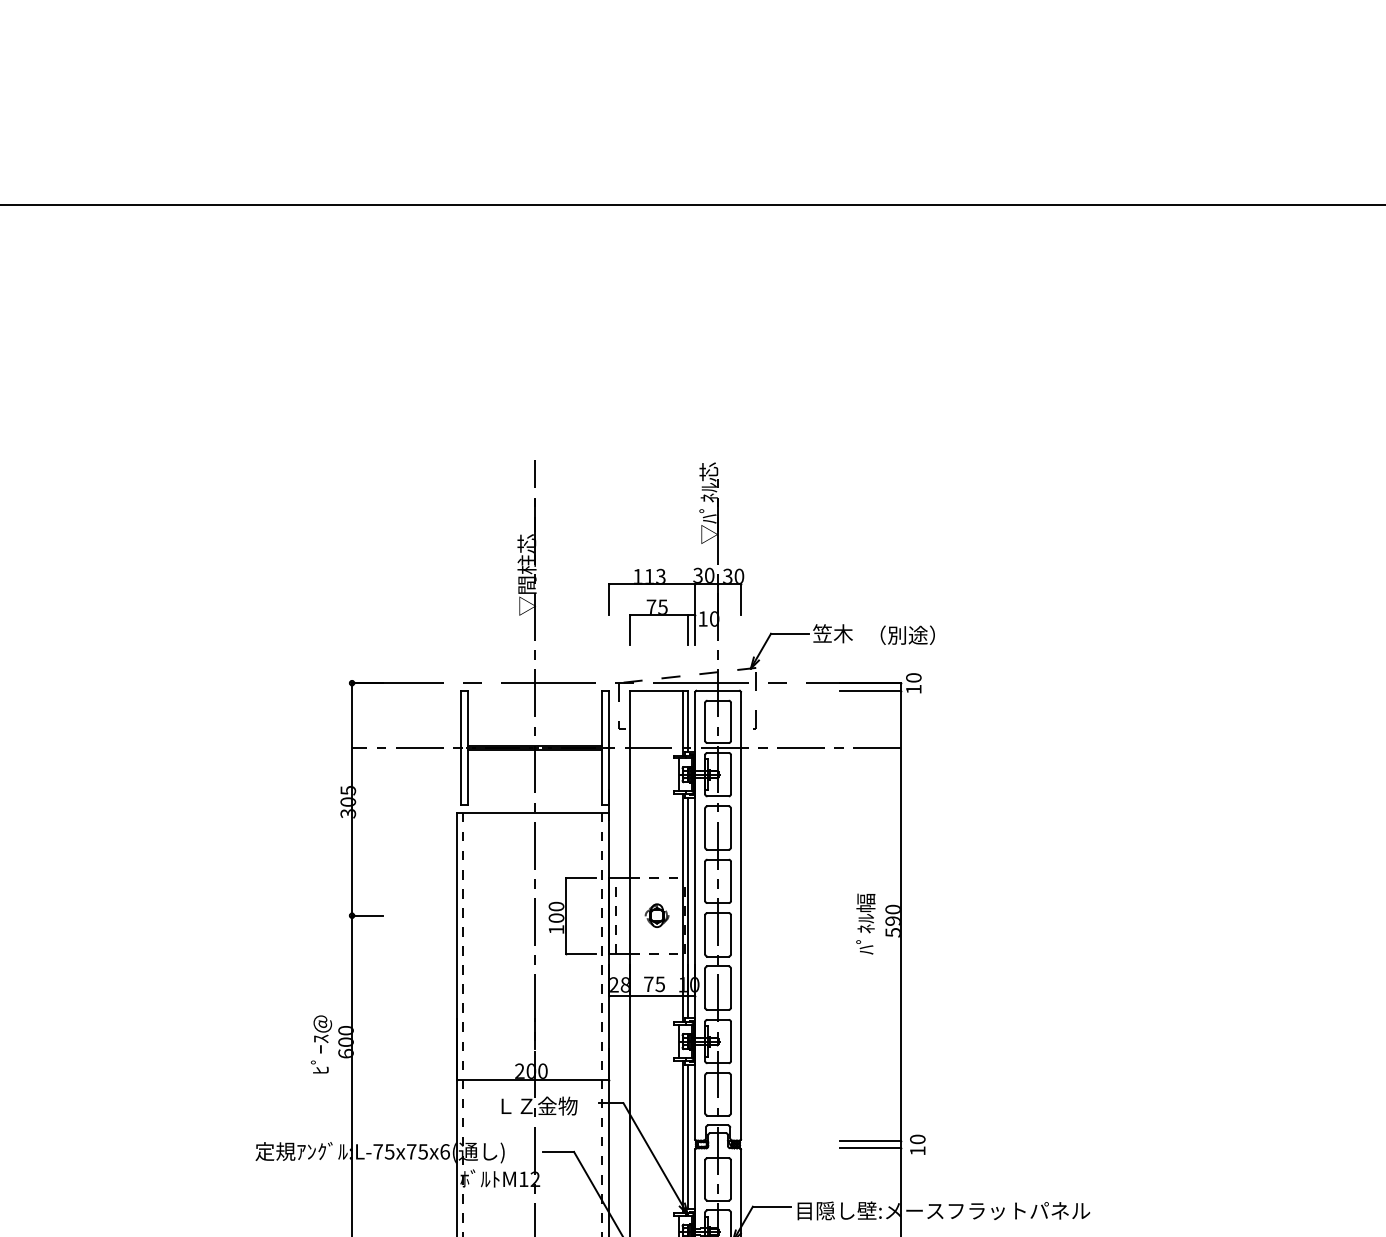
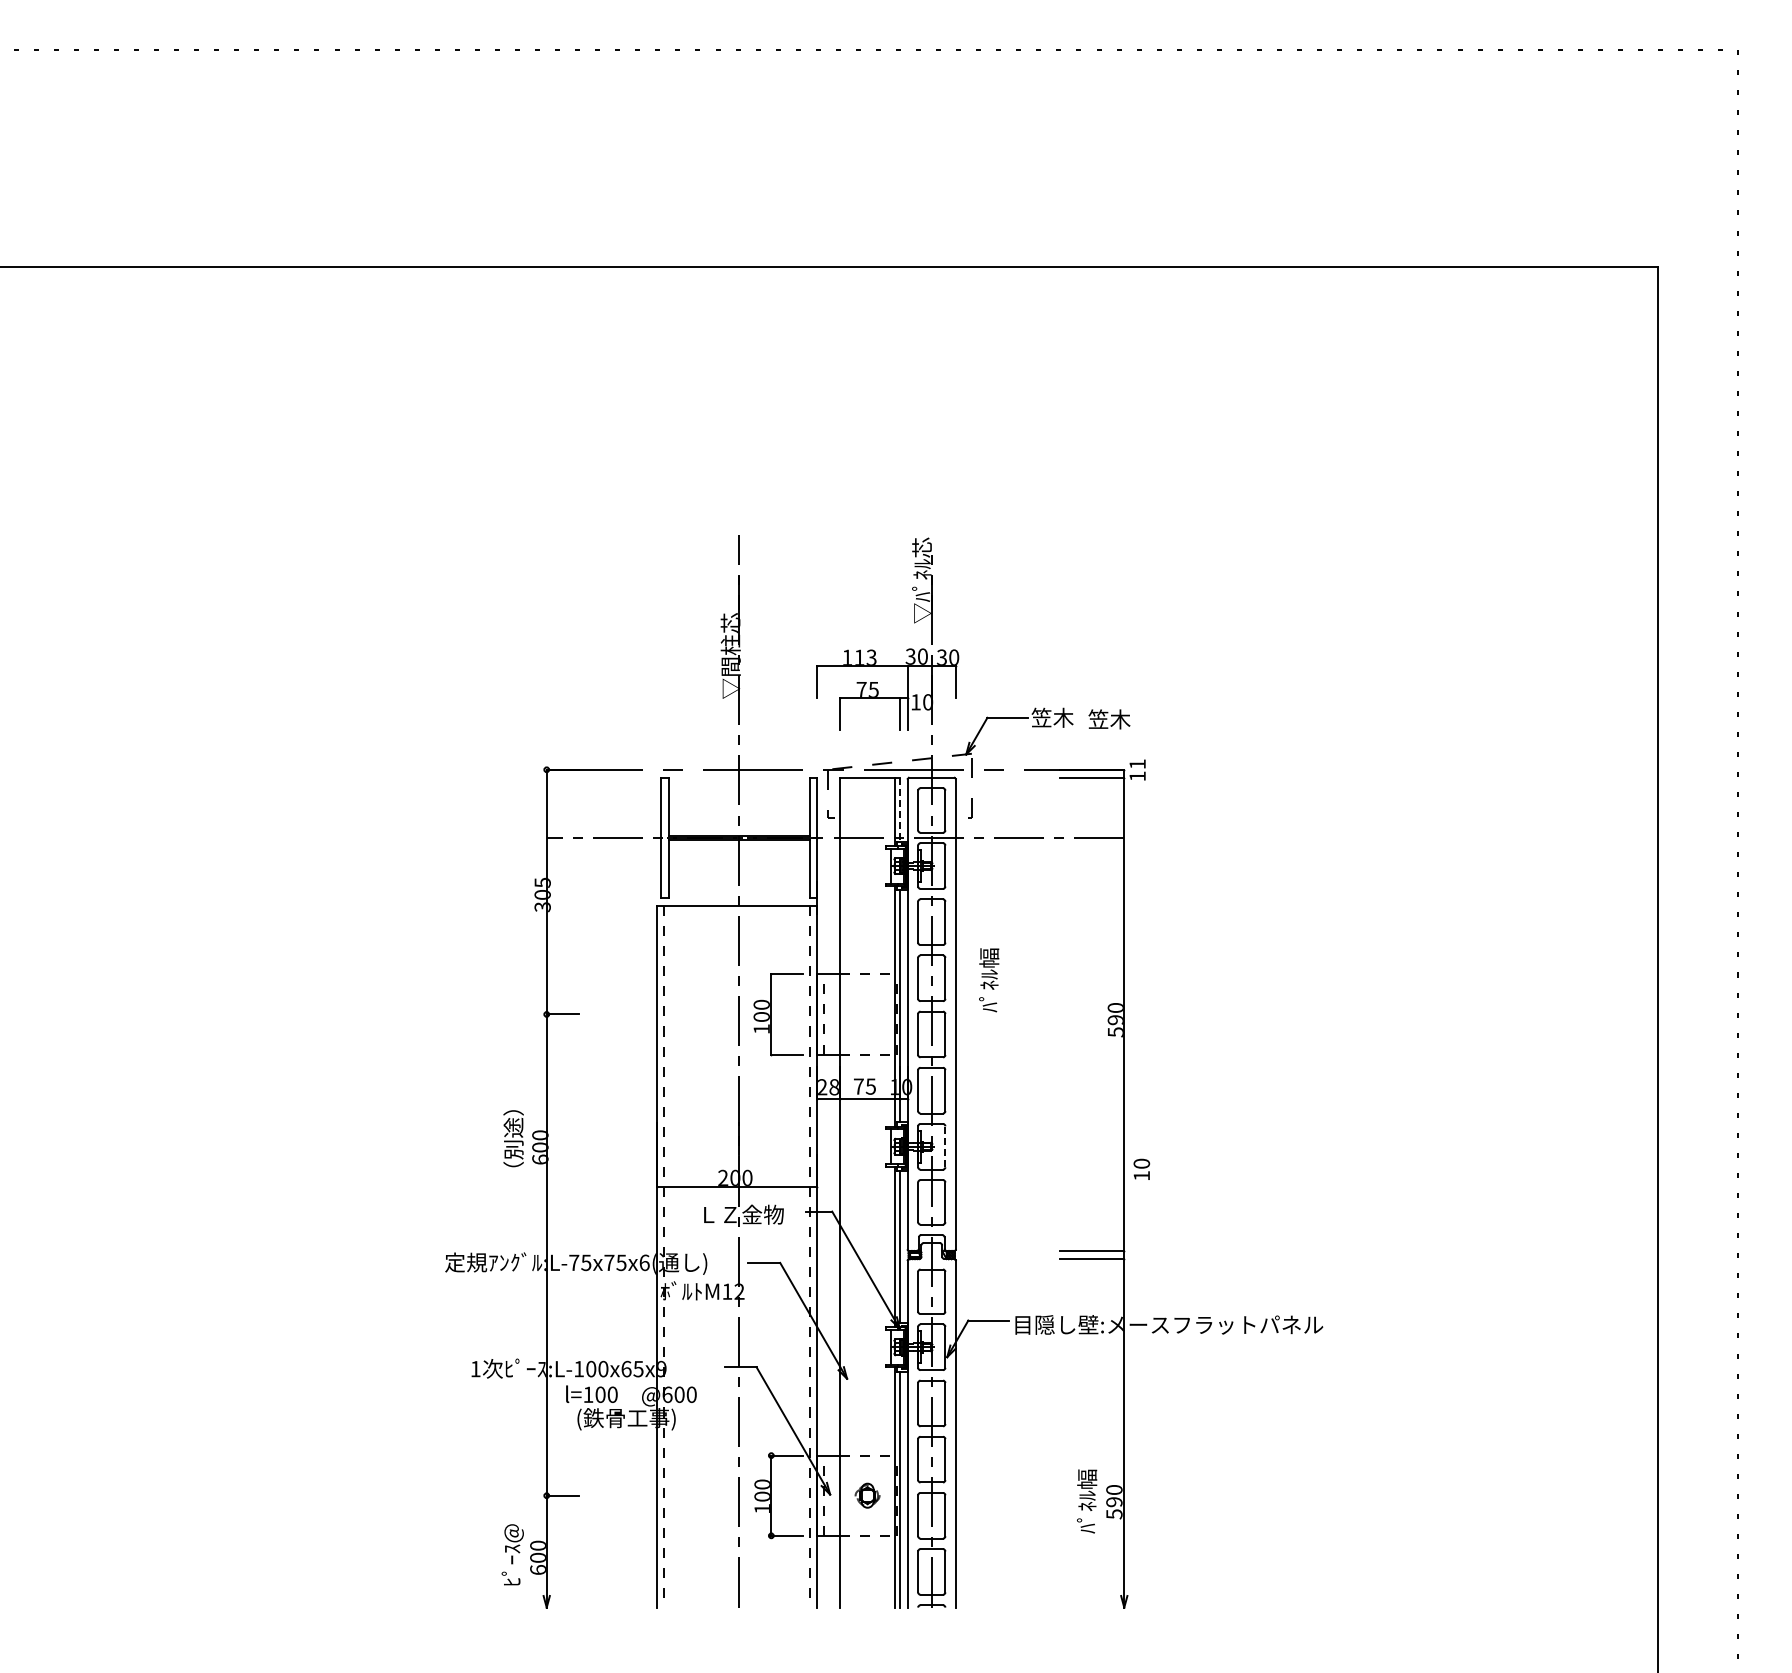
text: (900, 635) -> (1123, 719), （別途） -> 笠木
text: (913, 678) -> (1137, 764), 10 -> 11
line: (687, 720) -> (899, 809), solid -> dashed
part: (657, 915) -> (867, 1014), removed
text: (866, 924) -> (989, 980), moved
text: (321, 1040) -> (514, 1145), ﾋﾟｰｽ@ -> （別途）
line: (731, 1041) -> (945, 1146), solid -> dashed
text: (917, 1143) -> (1141, 1168), moved

